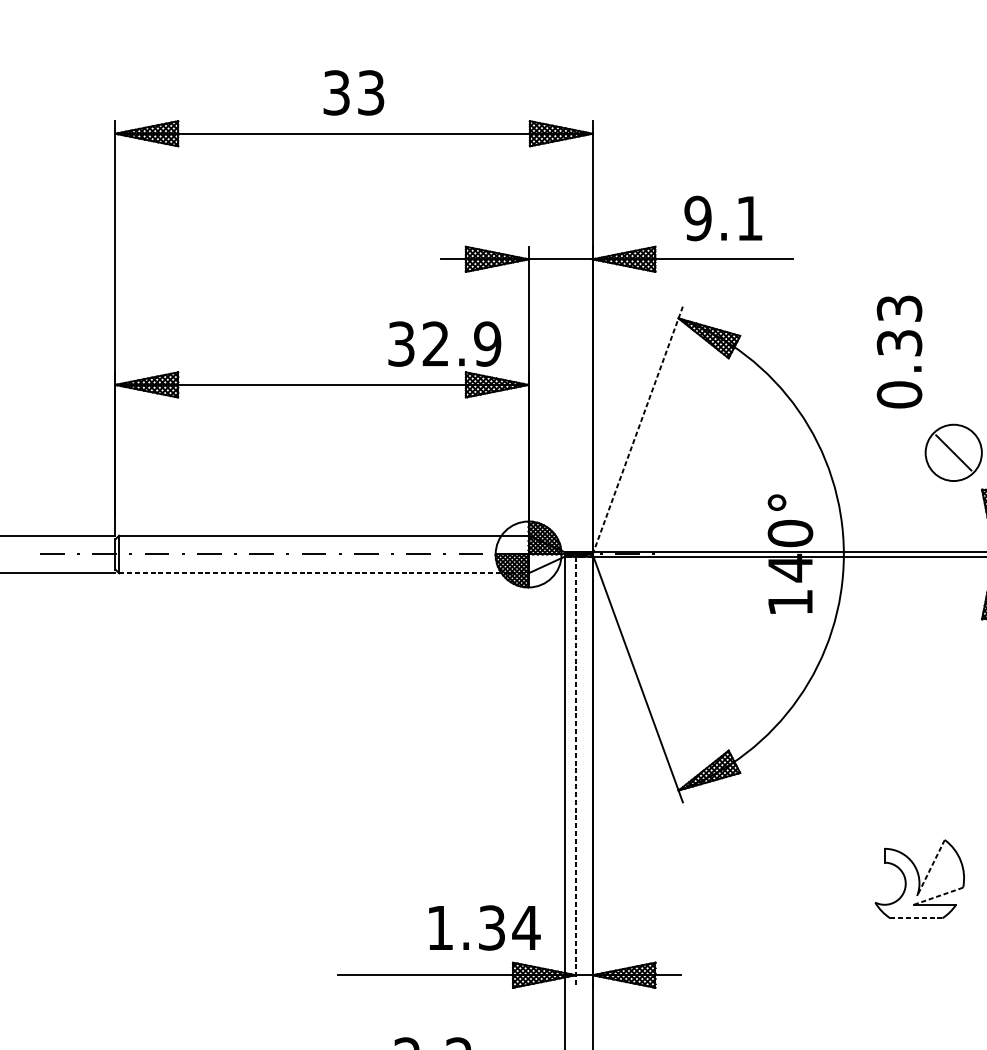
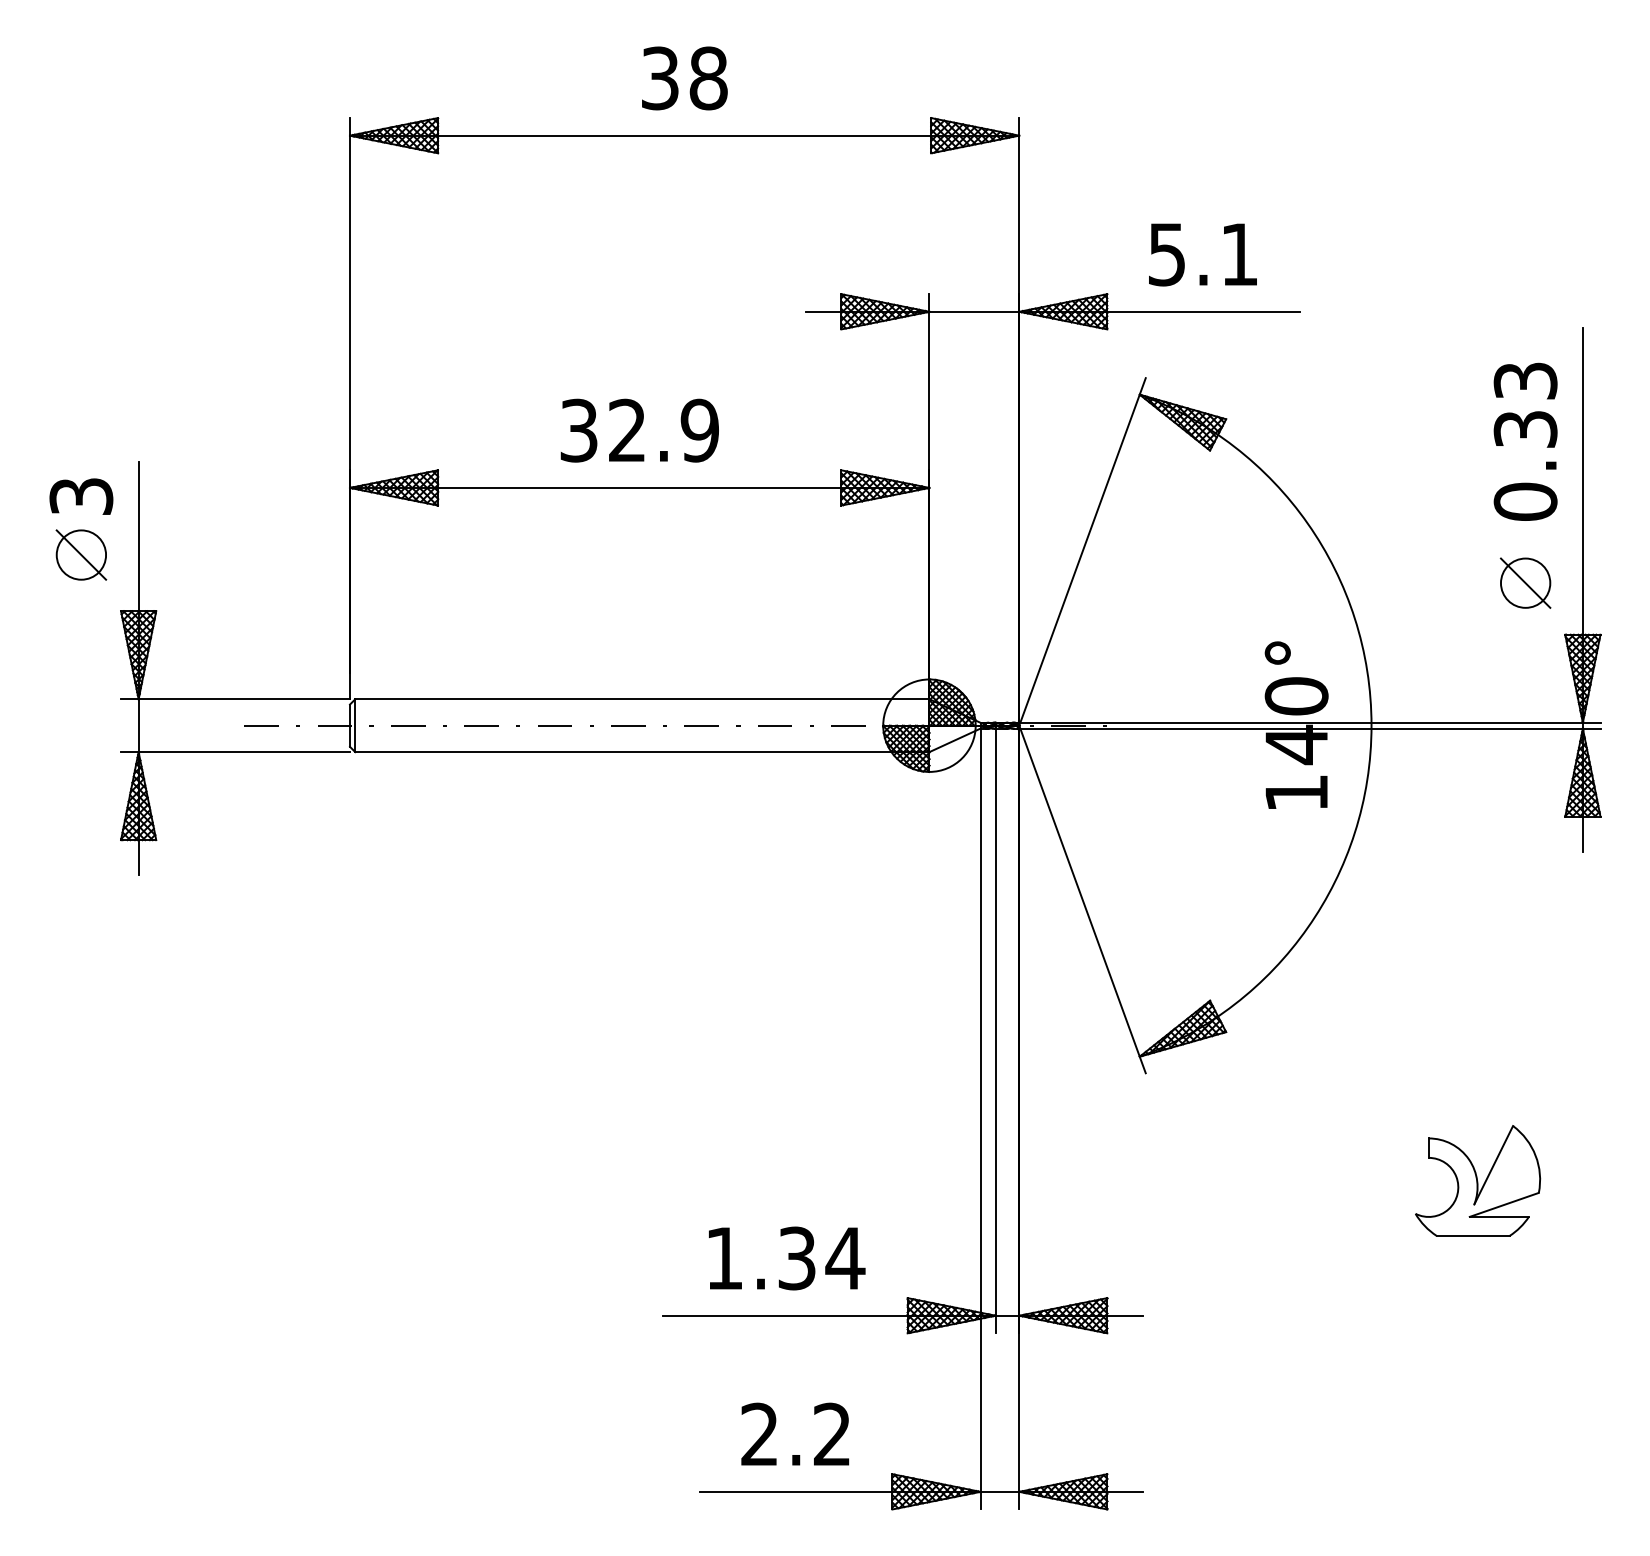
text: (371, 92) -> (708, 78), 33 -> 38
text: (697, 218) -> (1166, 254), 9.1 -> 5.1
text: (444, 343) -> (639, 430), moved
text: (899, 351) -> (1525, 441), moved
line: (637, 430) -> (1082, 551), dashed -> solid
circle: (953, 452) -> (1525, 582), size x0.62
line: (324, 573) -> (642, 752), dashed -> solid
line: (575, 772) -> (995, 1031), dashed -> solid
line: (930, 868) -> (1493, 1165), dashed -> solid
line: (938, 895) -> (1504, 1204), dashed -> solid
line: (916, 918) -> (1473, 1235), dashed -> solid
text: (485, 928) -> (787, 1258), moved

